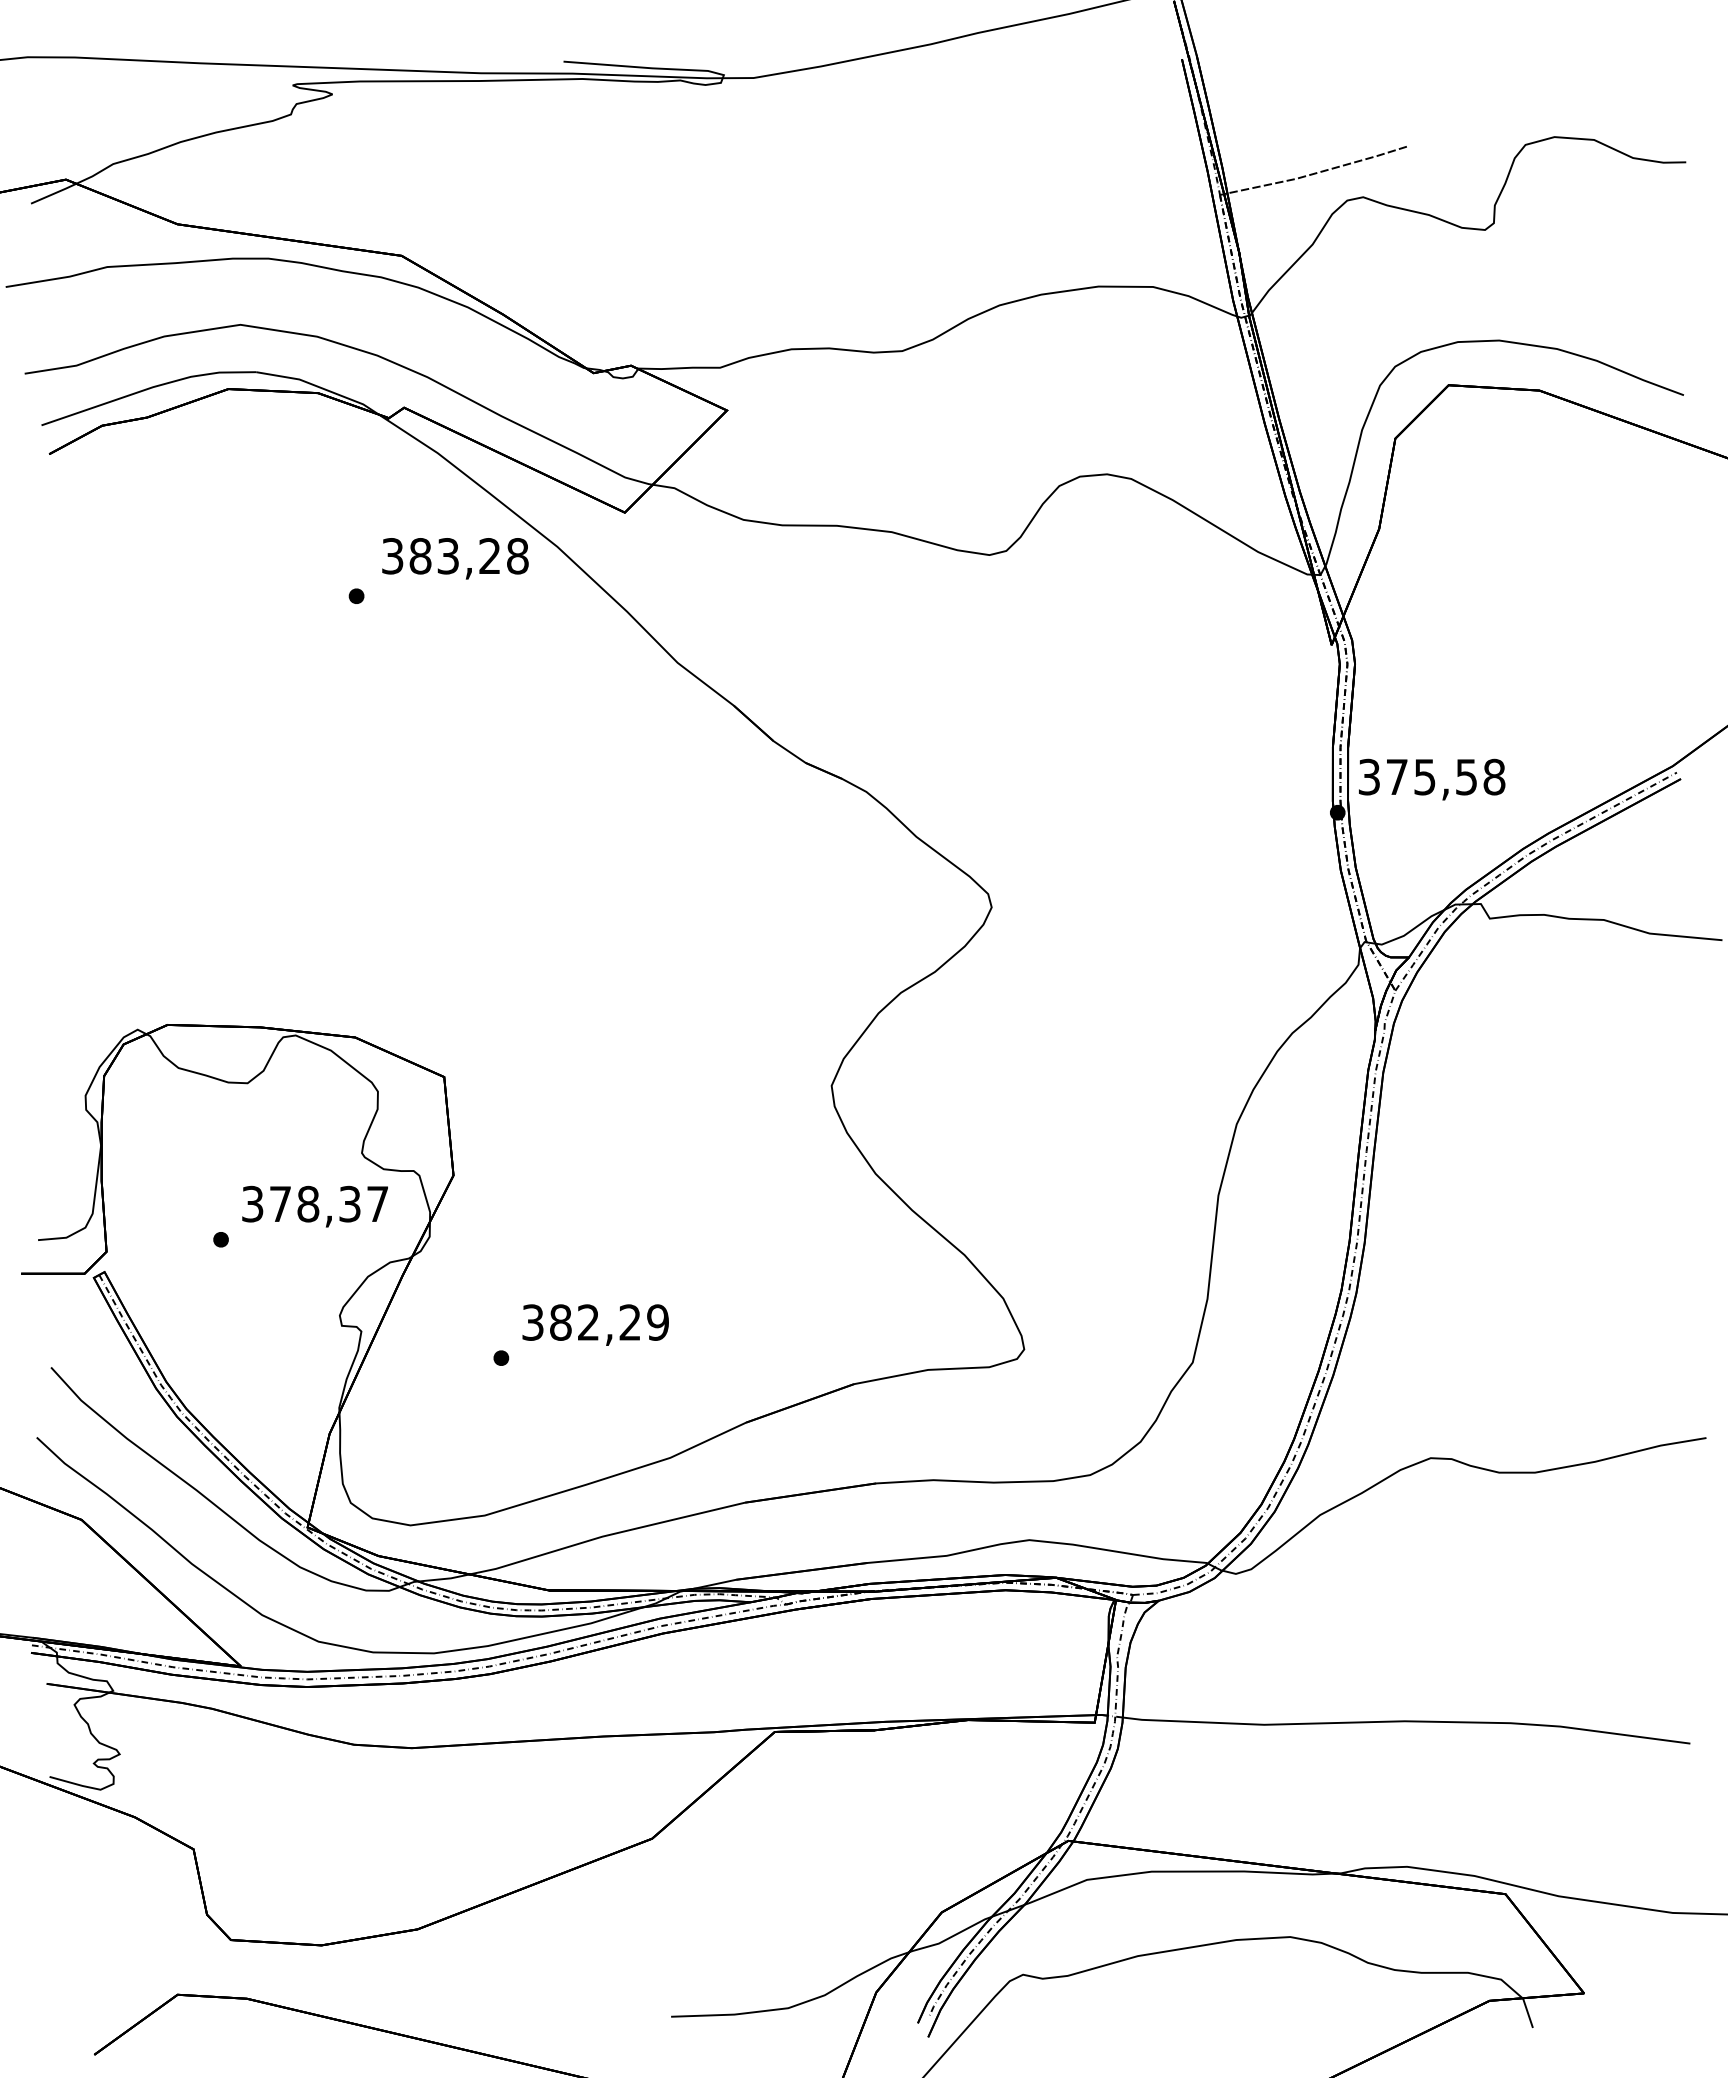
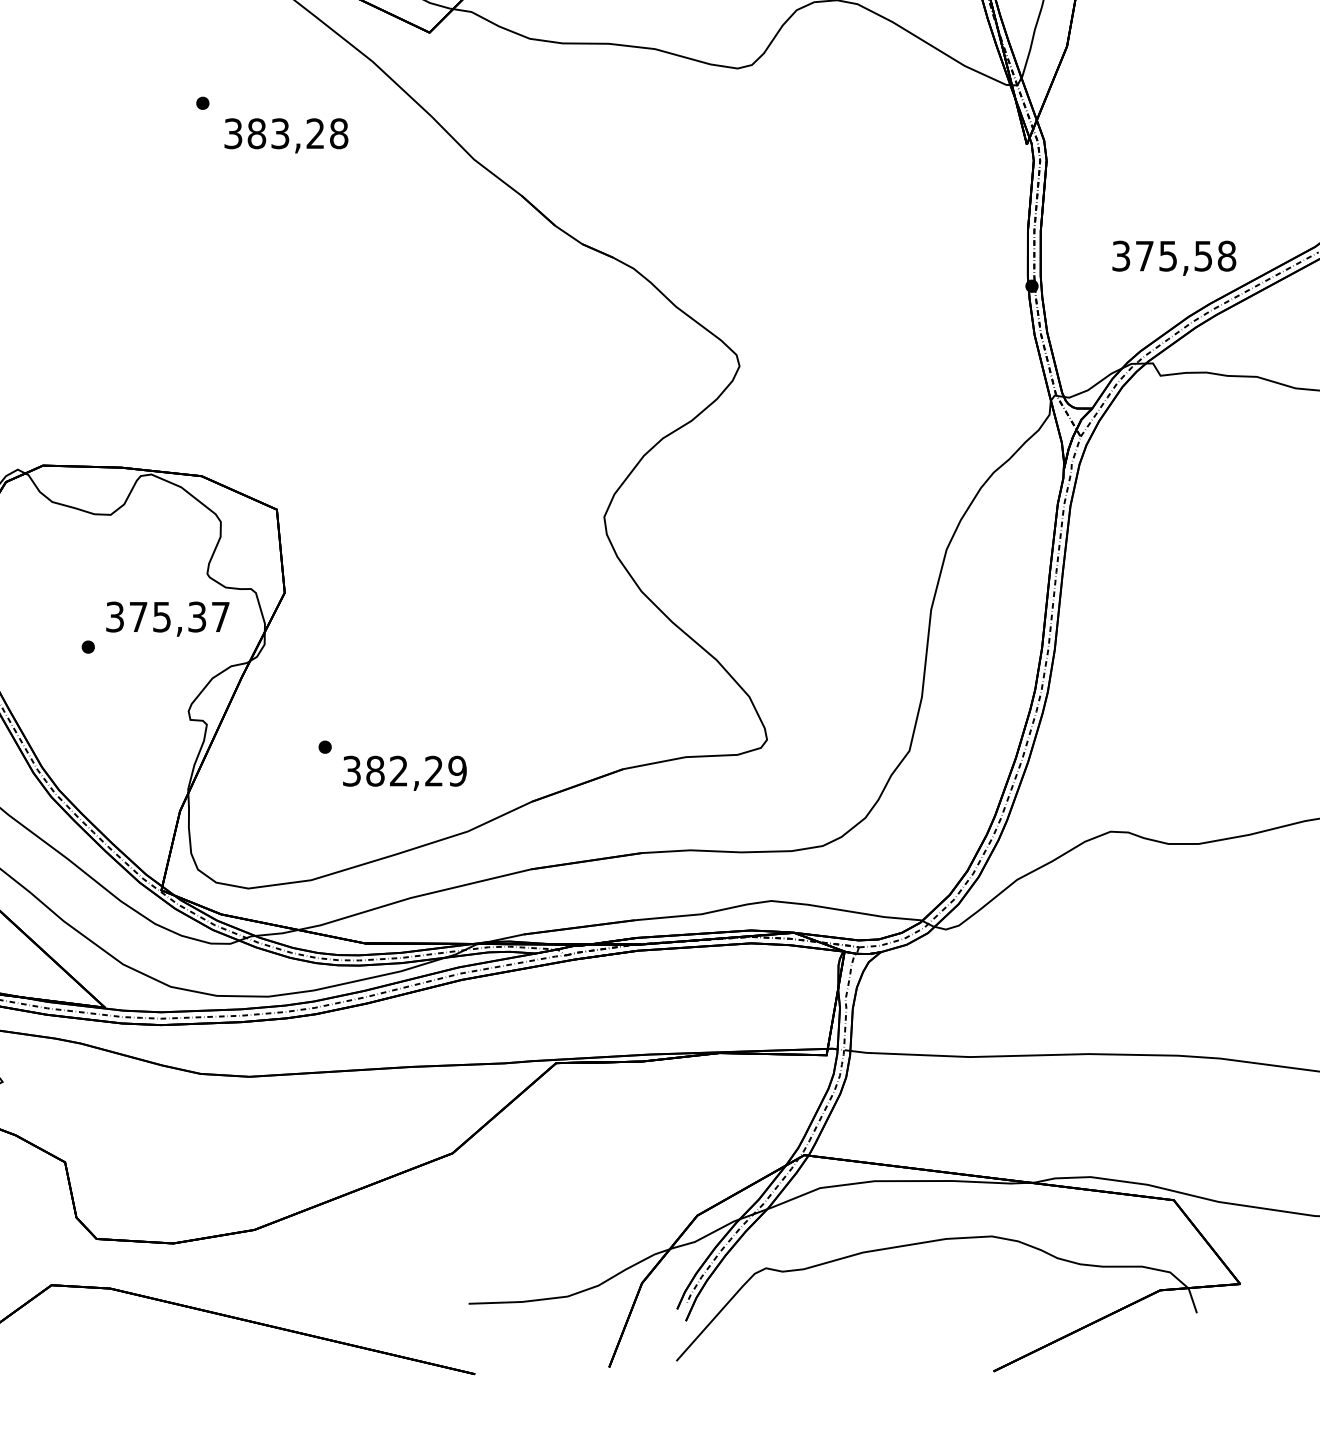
text: (455, 558) -> (286, 135), moved
text: (1432, 779) -> (1174, 258), moved
text: (308, 1203) -> (162, 616), 378,37 -> 375,37
text: (595, 1324) -> (404, 772), moved

